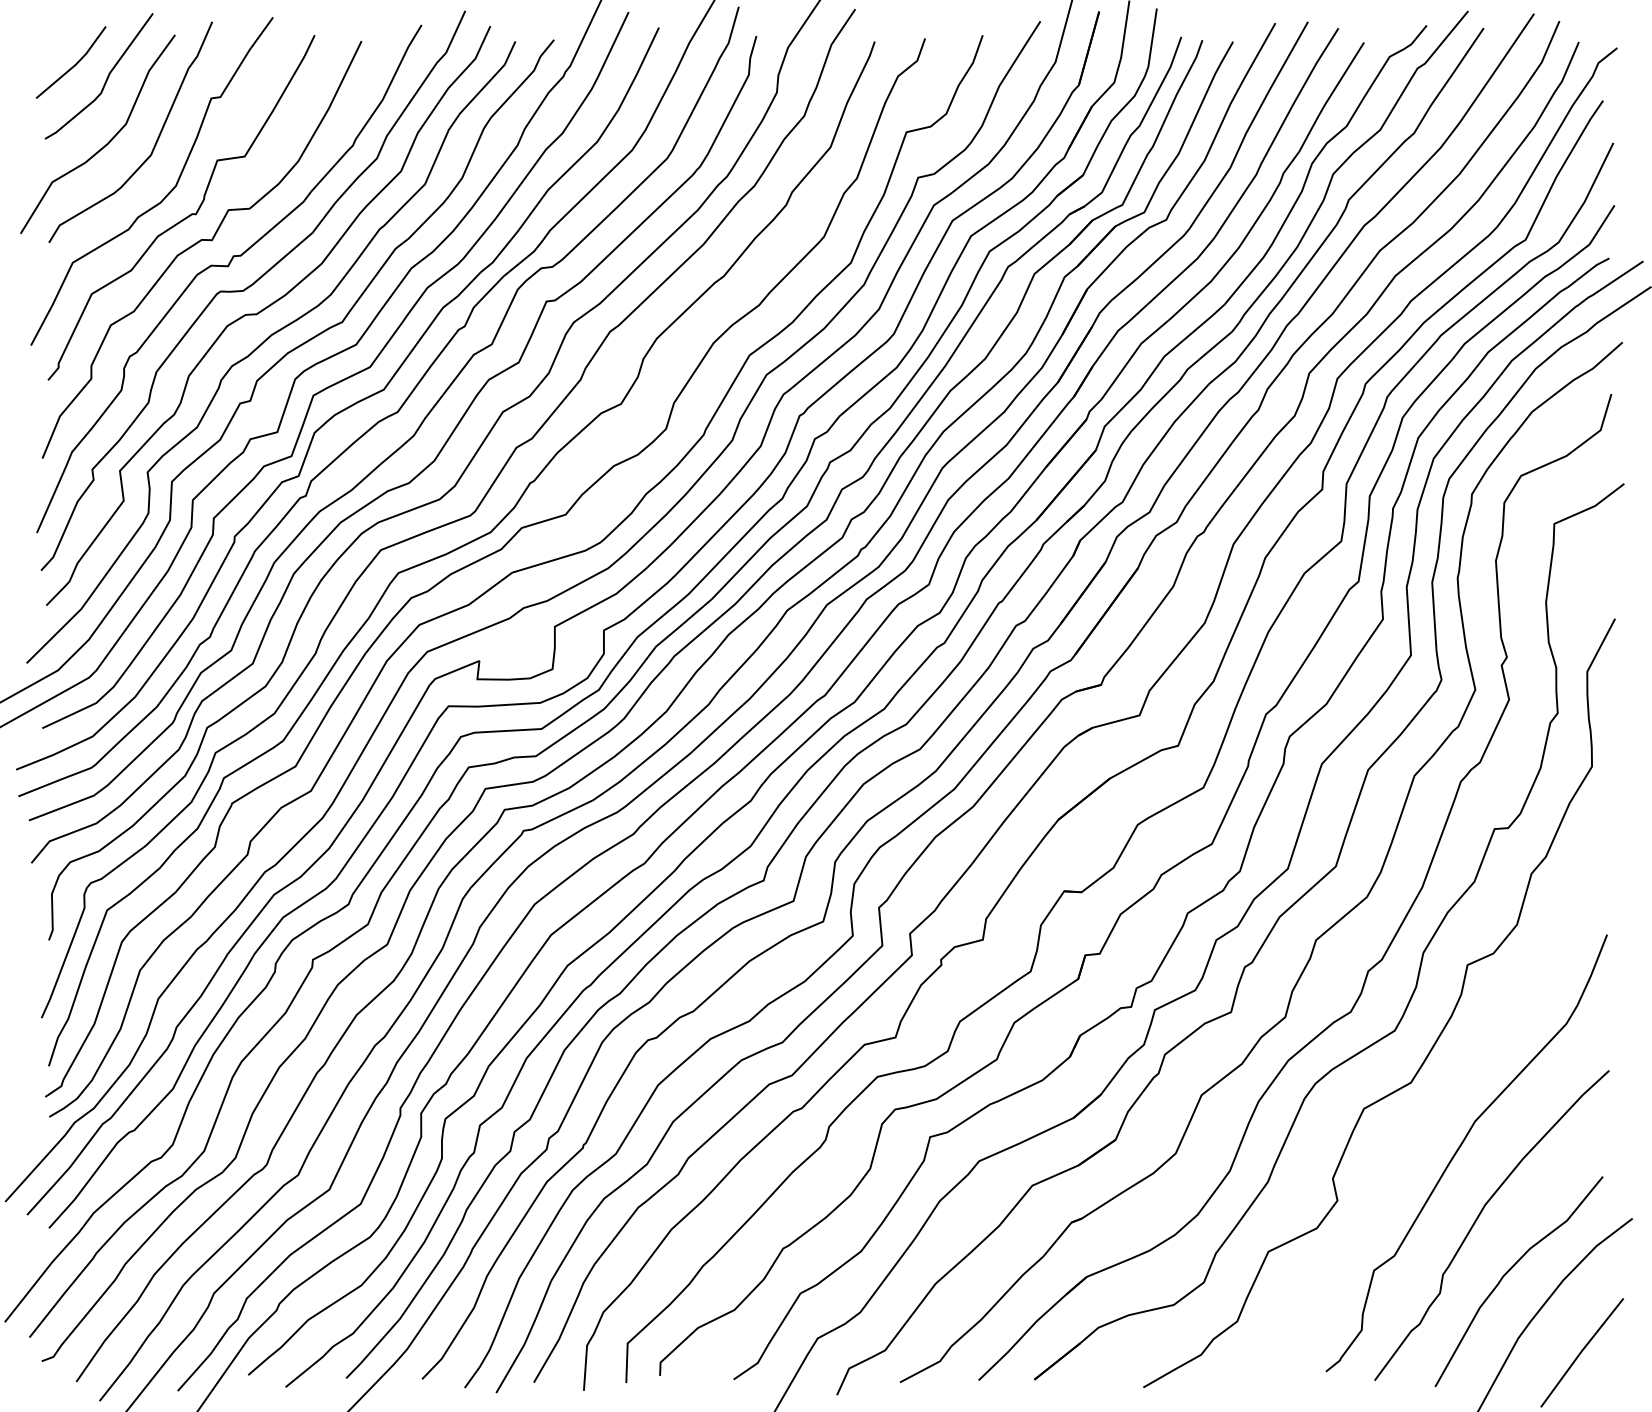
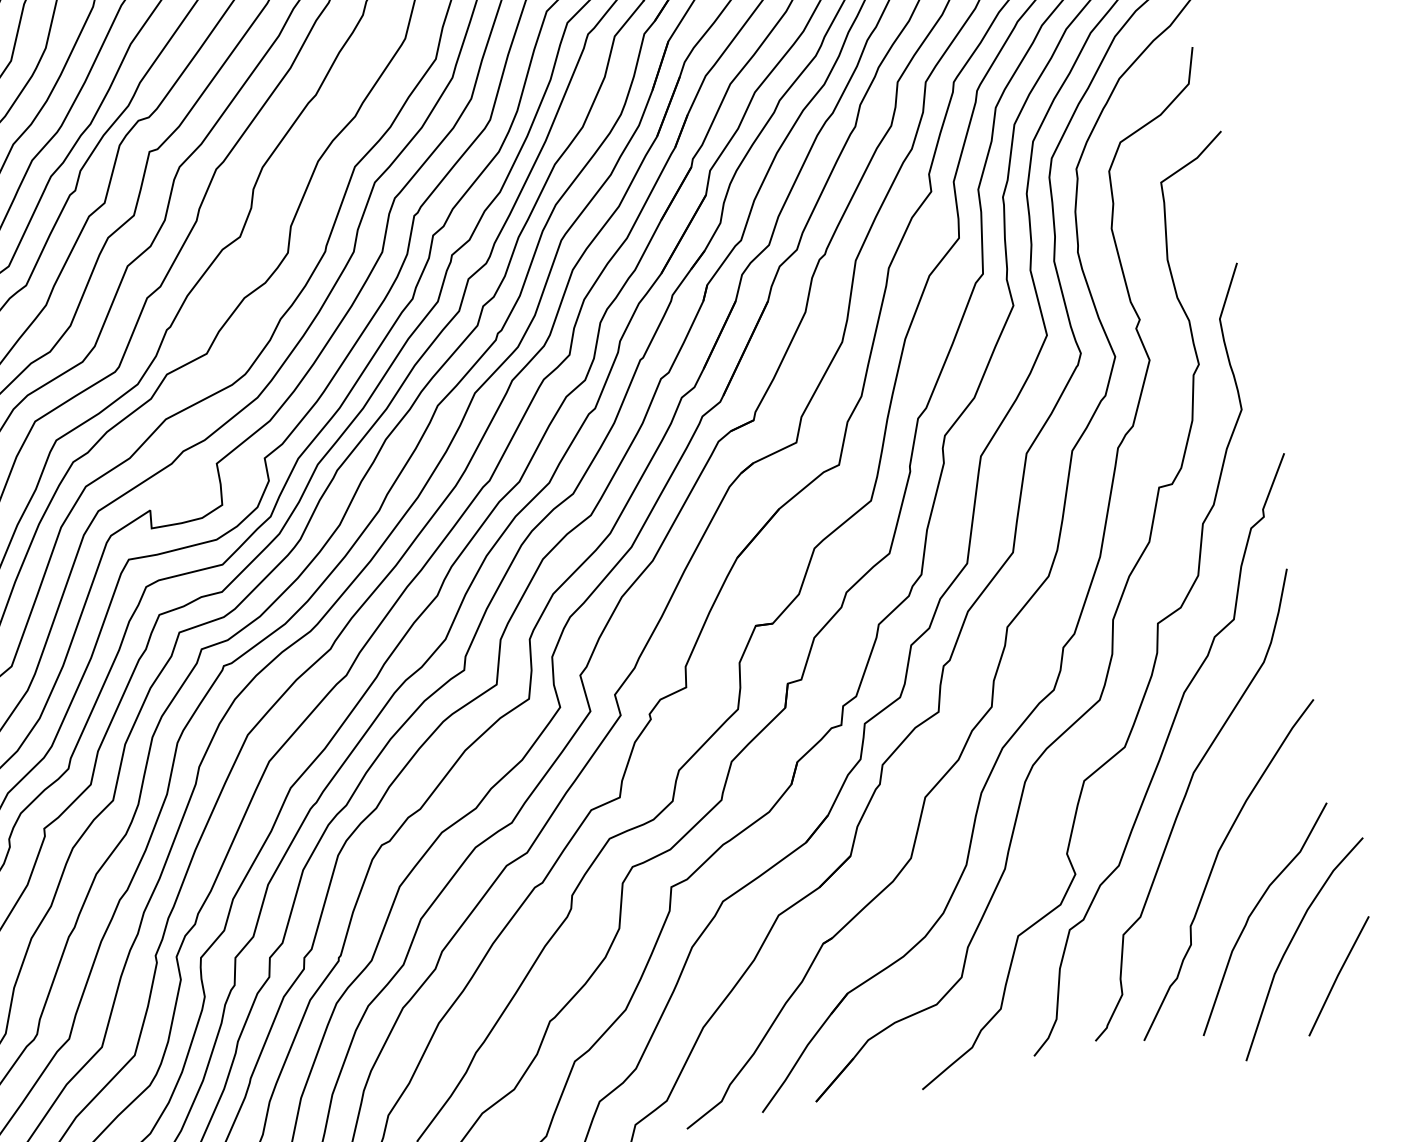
curve: (1445, 1096) -> (1160, 754), added

